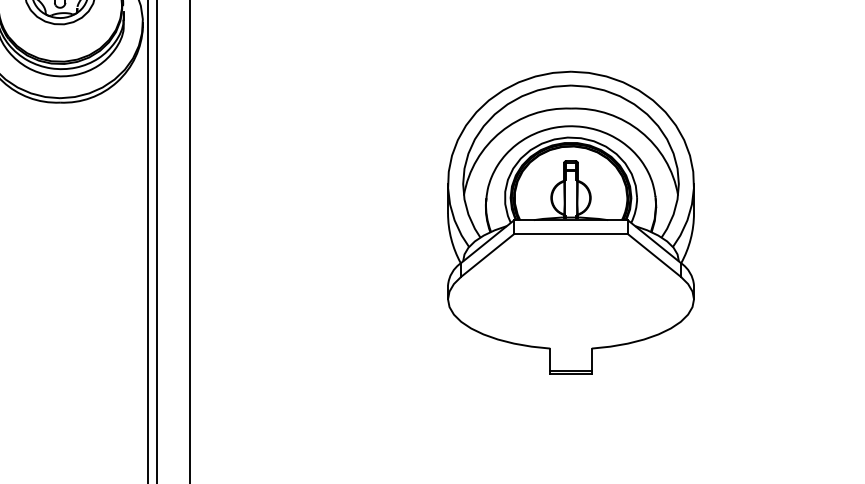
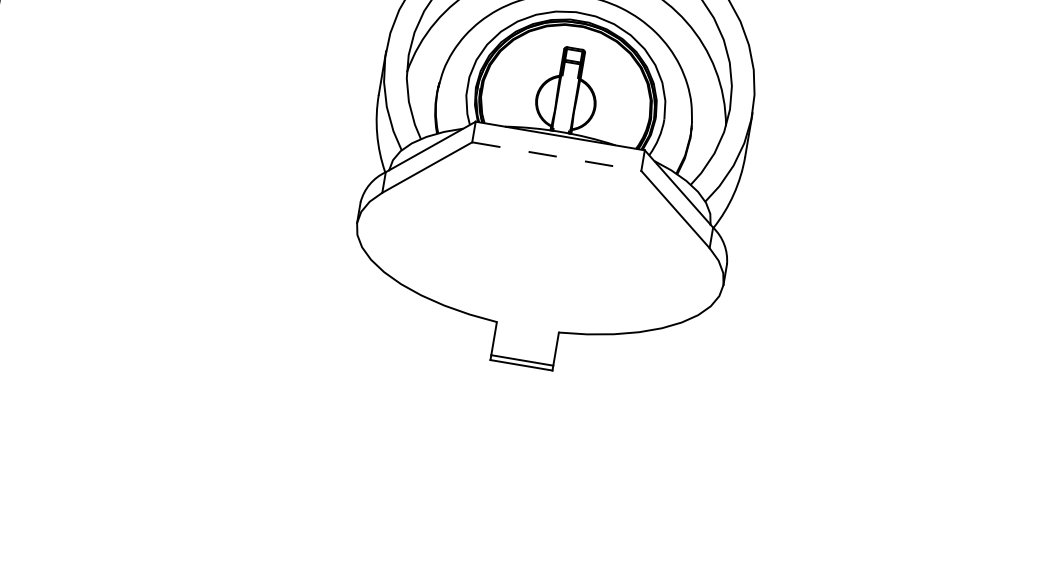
line: (571, 234) -> (557, 157), solid -> dashed

